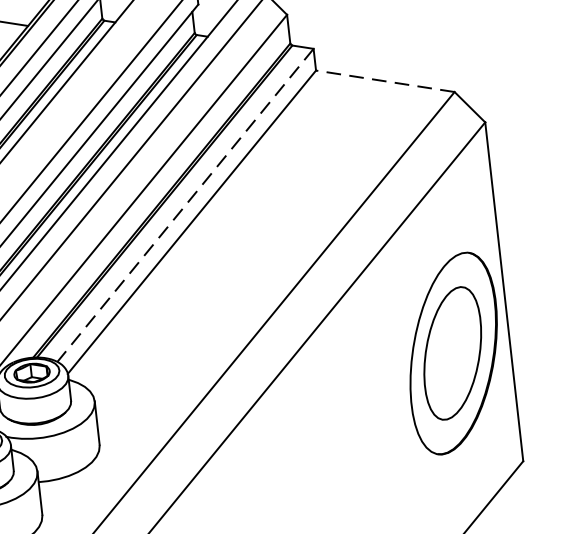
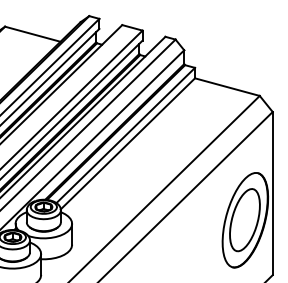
line: (385, 82) -> (227, 87), dashed -> solid
line: (184, 205) -> (125, 135), dashed -> solid

